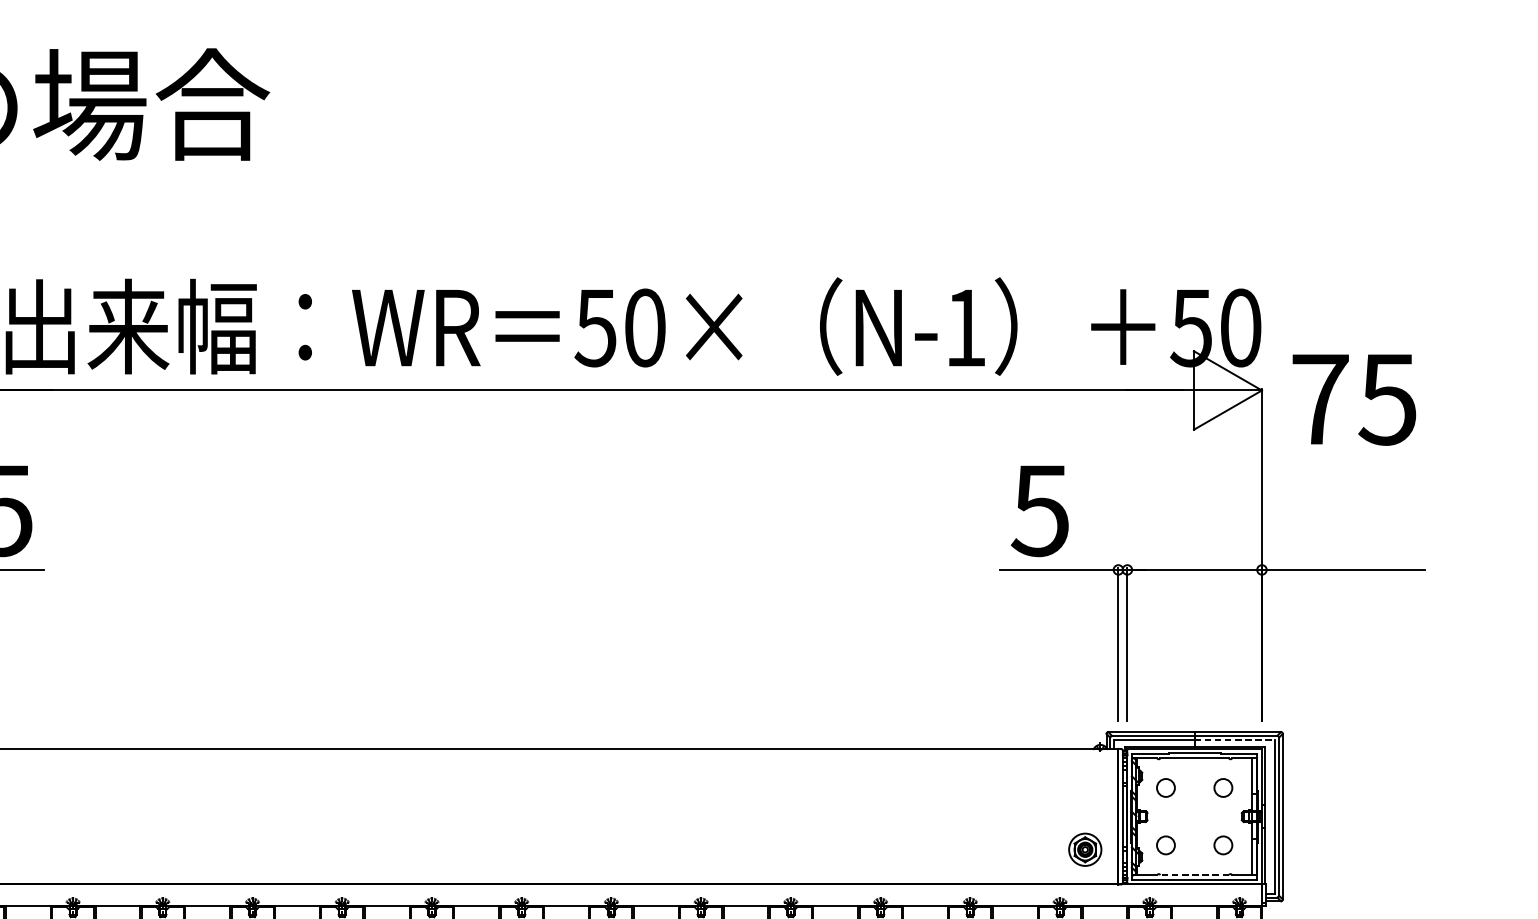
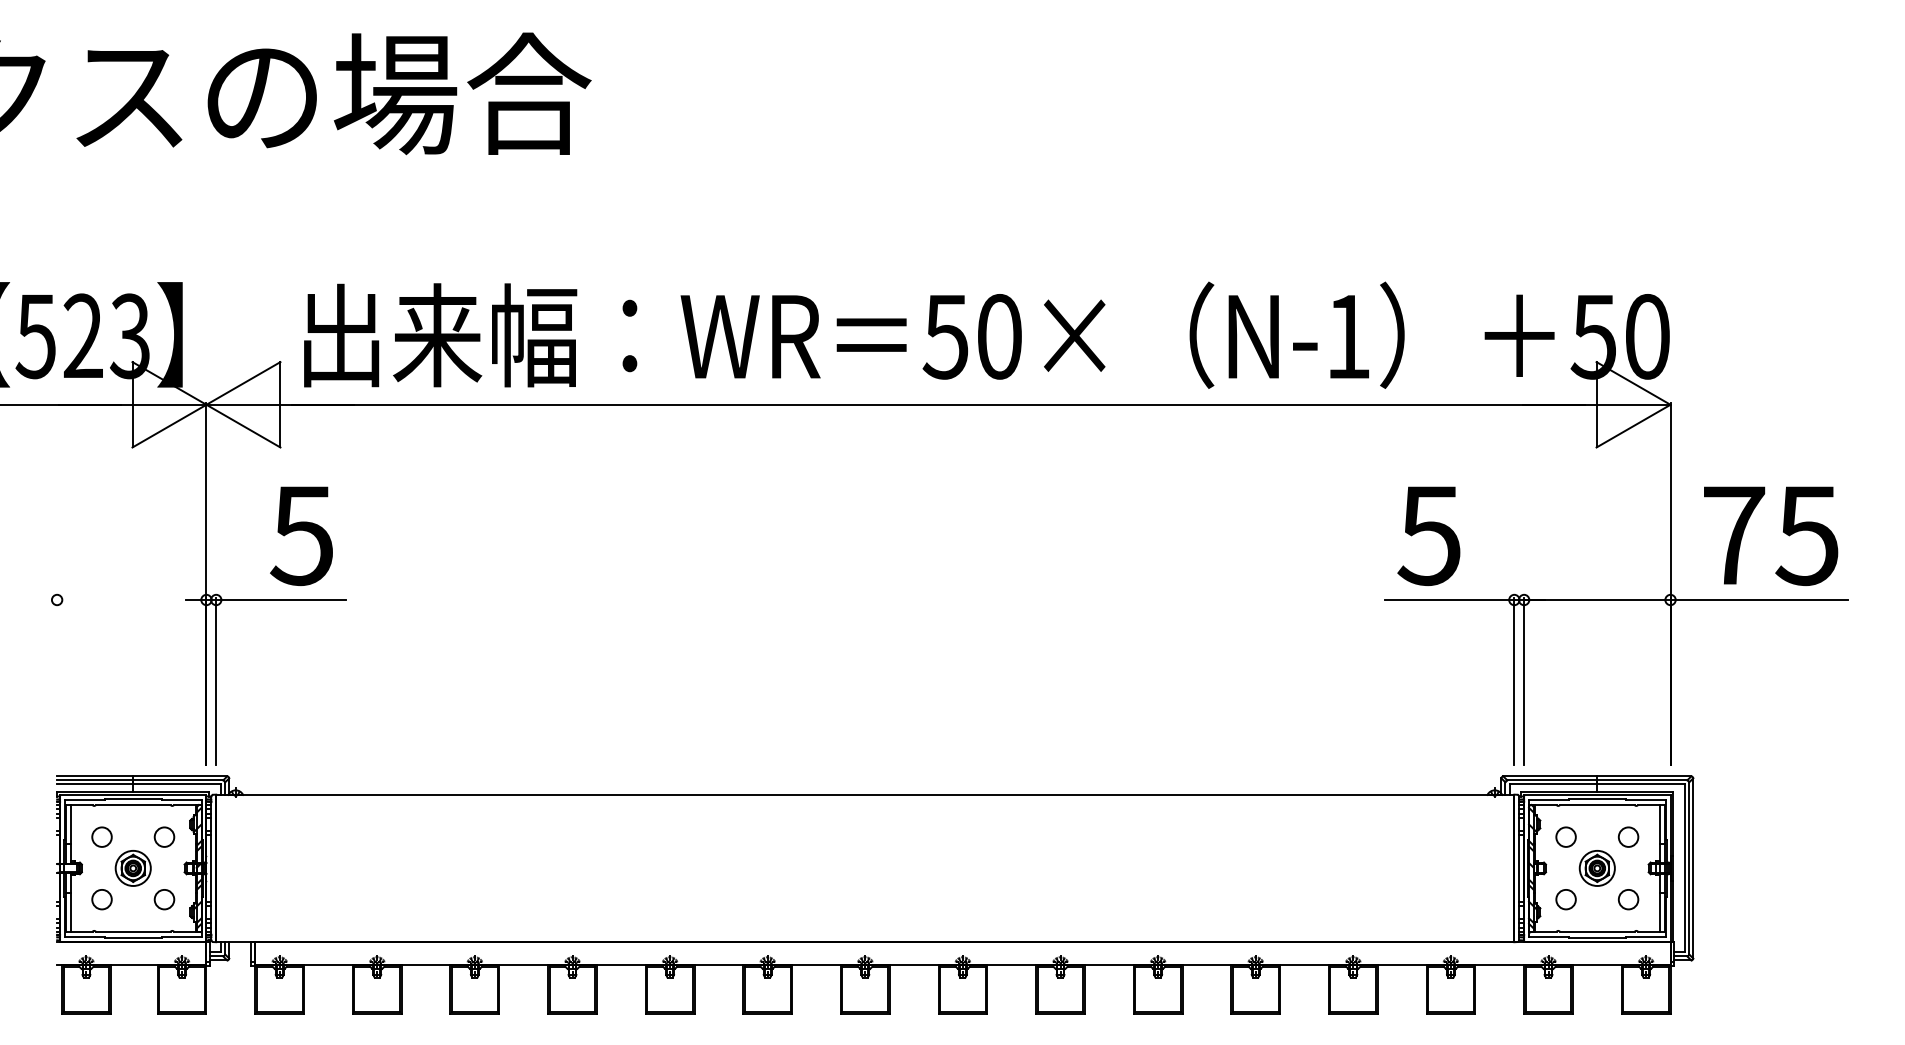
text: (1354, 399) -> (1771, 535), moved
line: (1235, 739) -> (1641, 784), dashed -> solid
part: (1084, 849) -> (1596, 868), moved
line: (1193, 874) -> (1596, 931), dashed -> solid

